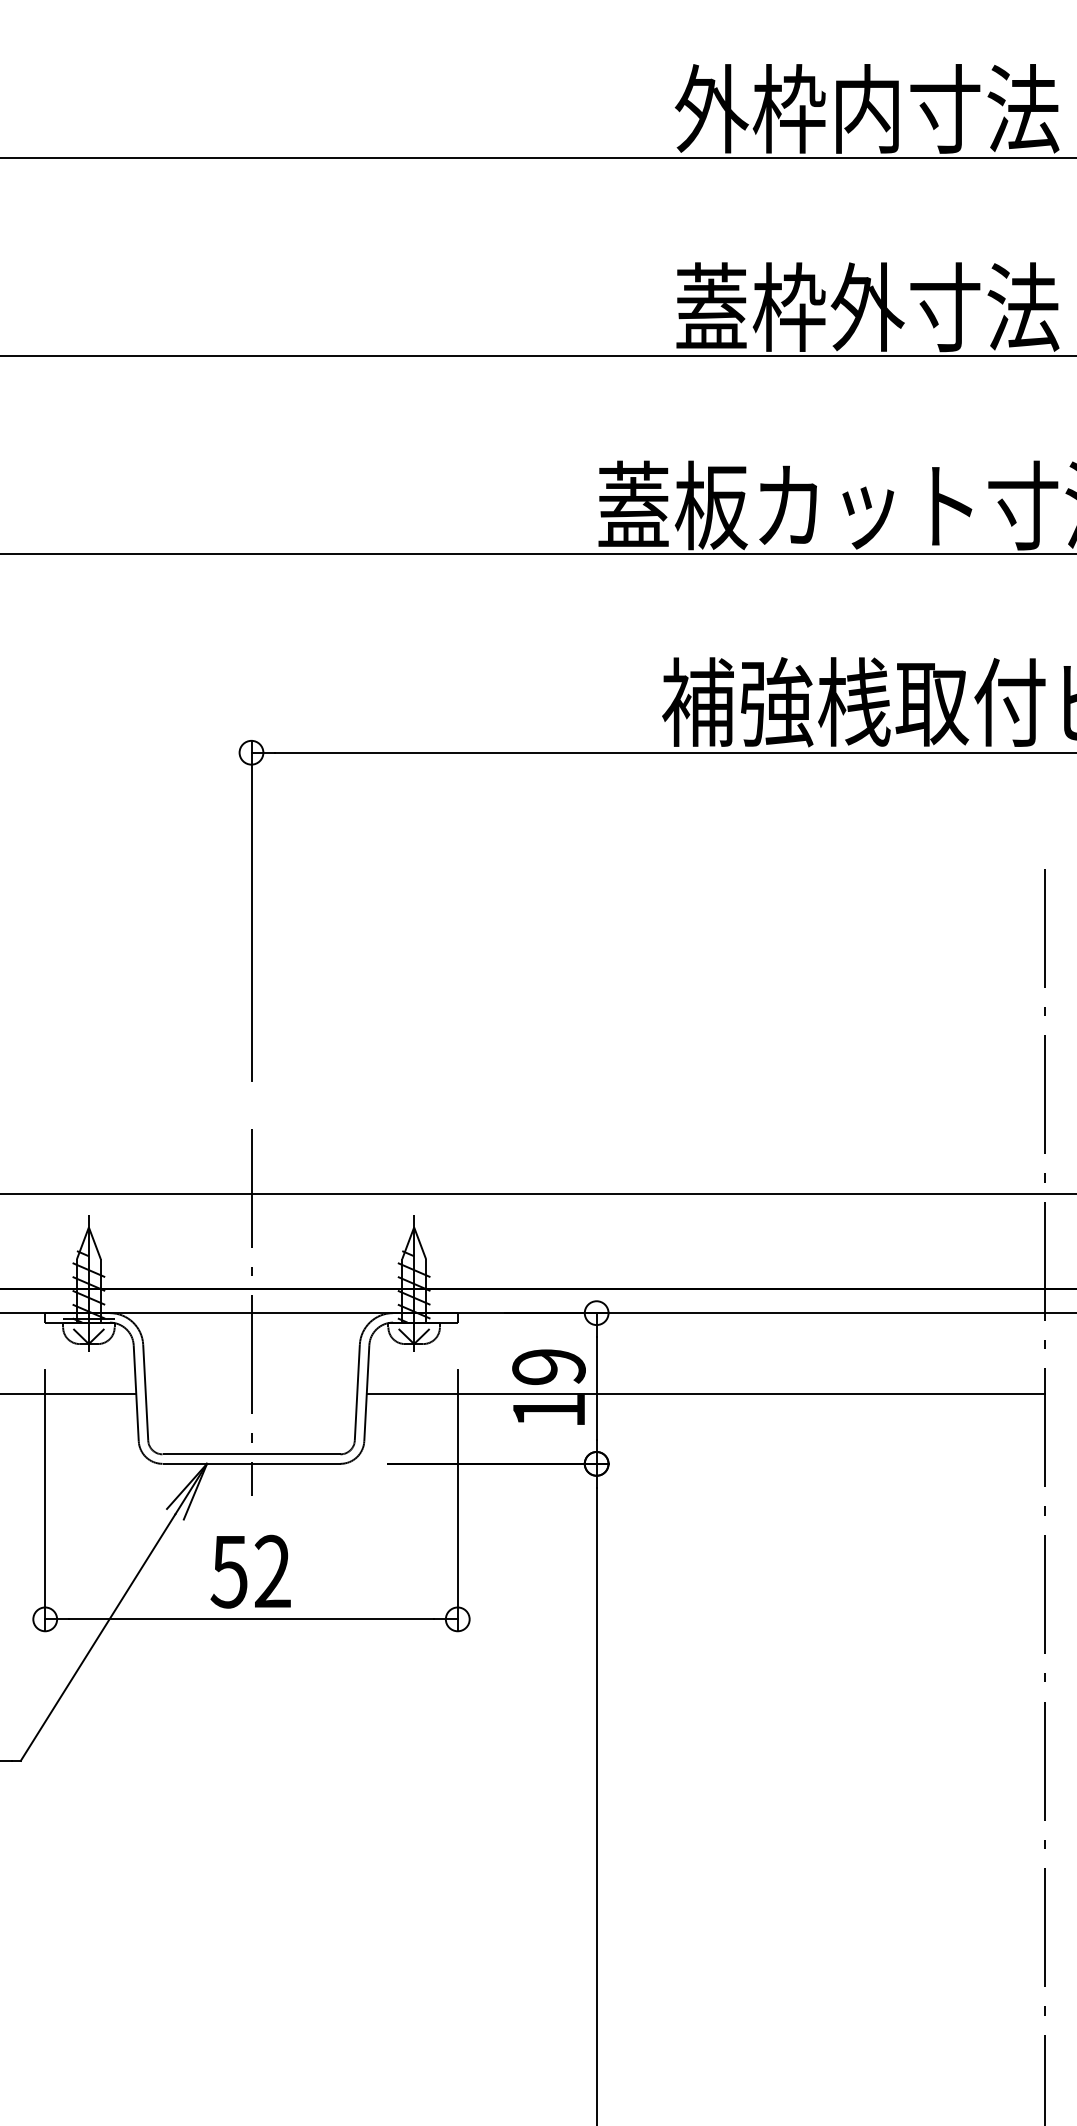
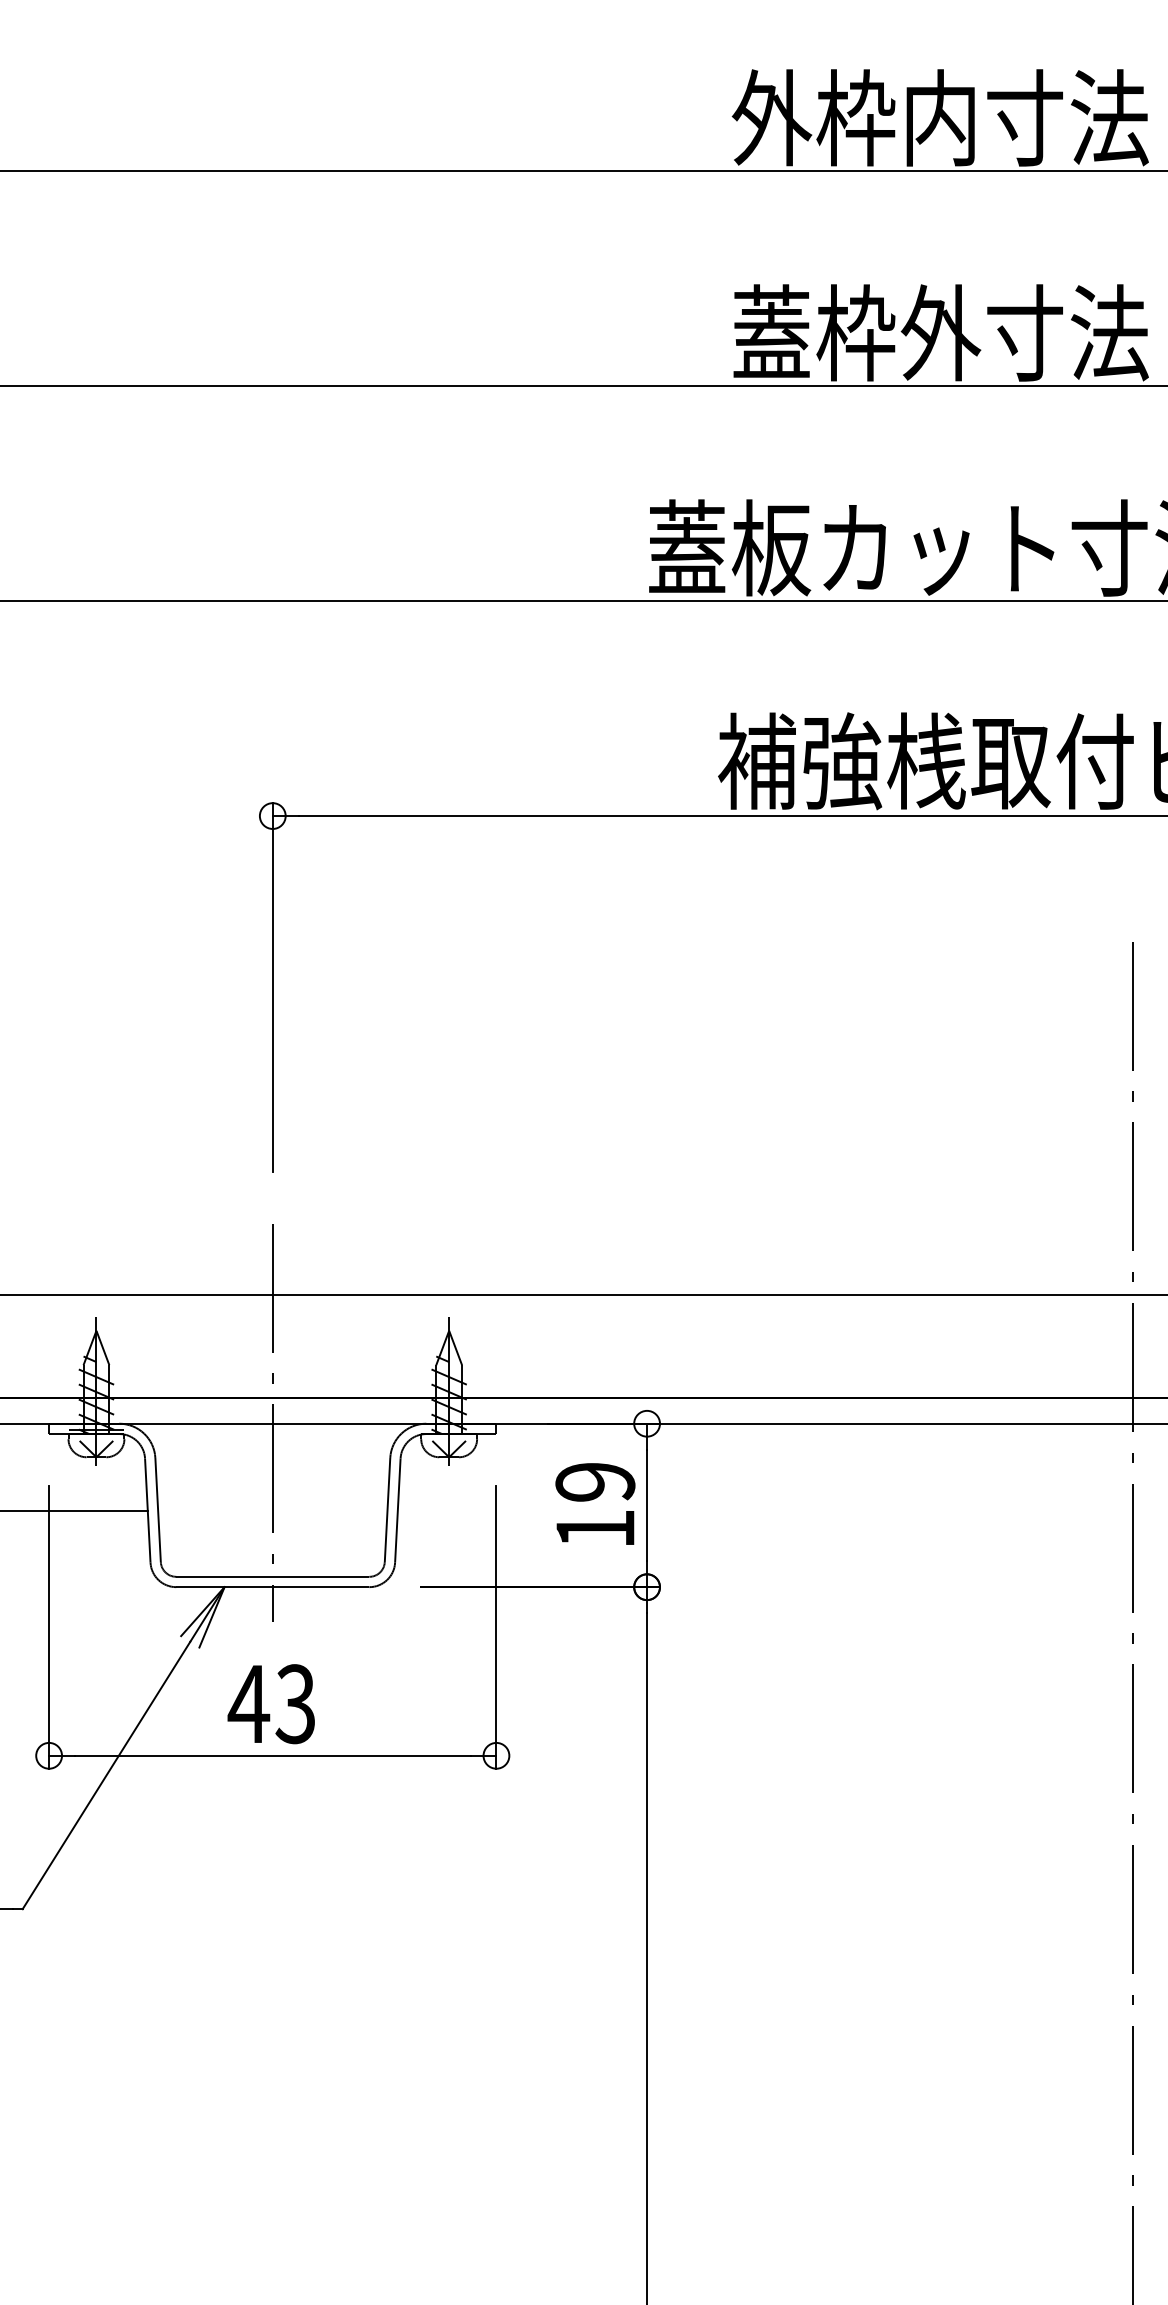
line: (705, 1394) -> (765, 1511), removed
text: (250, 1572) -> (271, 1704), 52 -> 43

